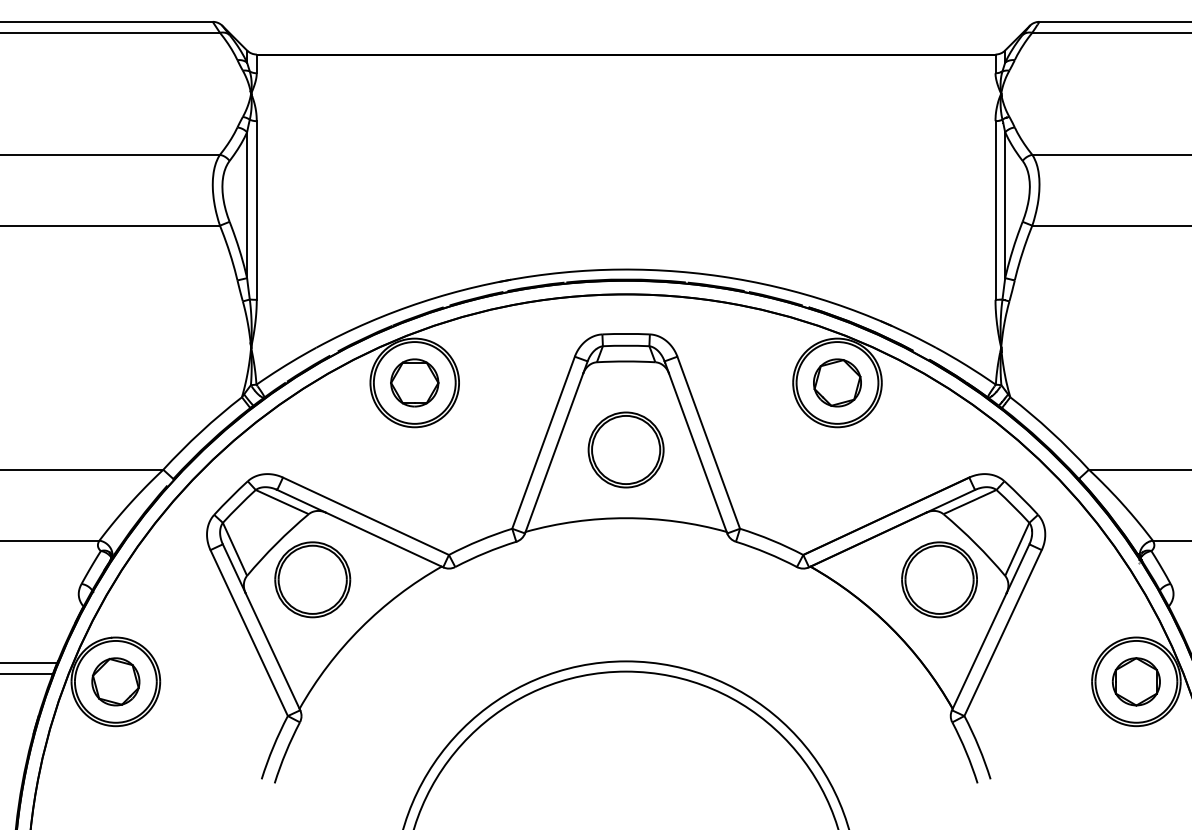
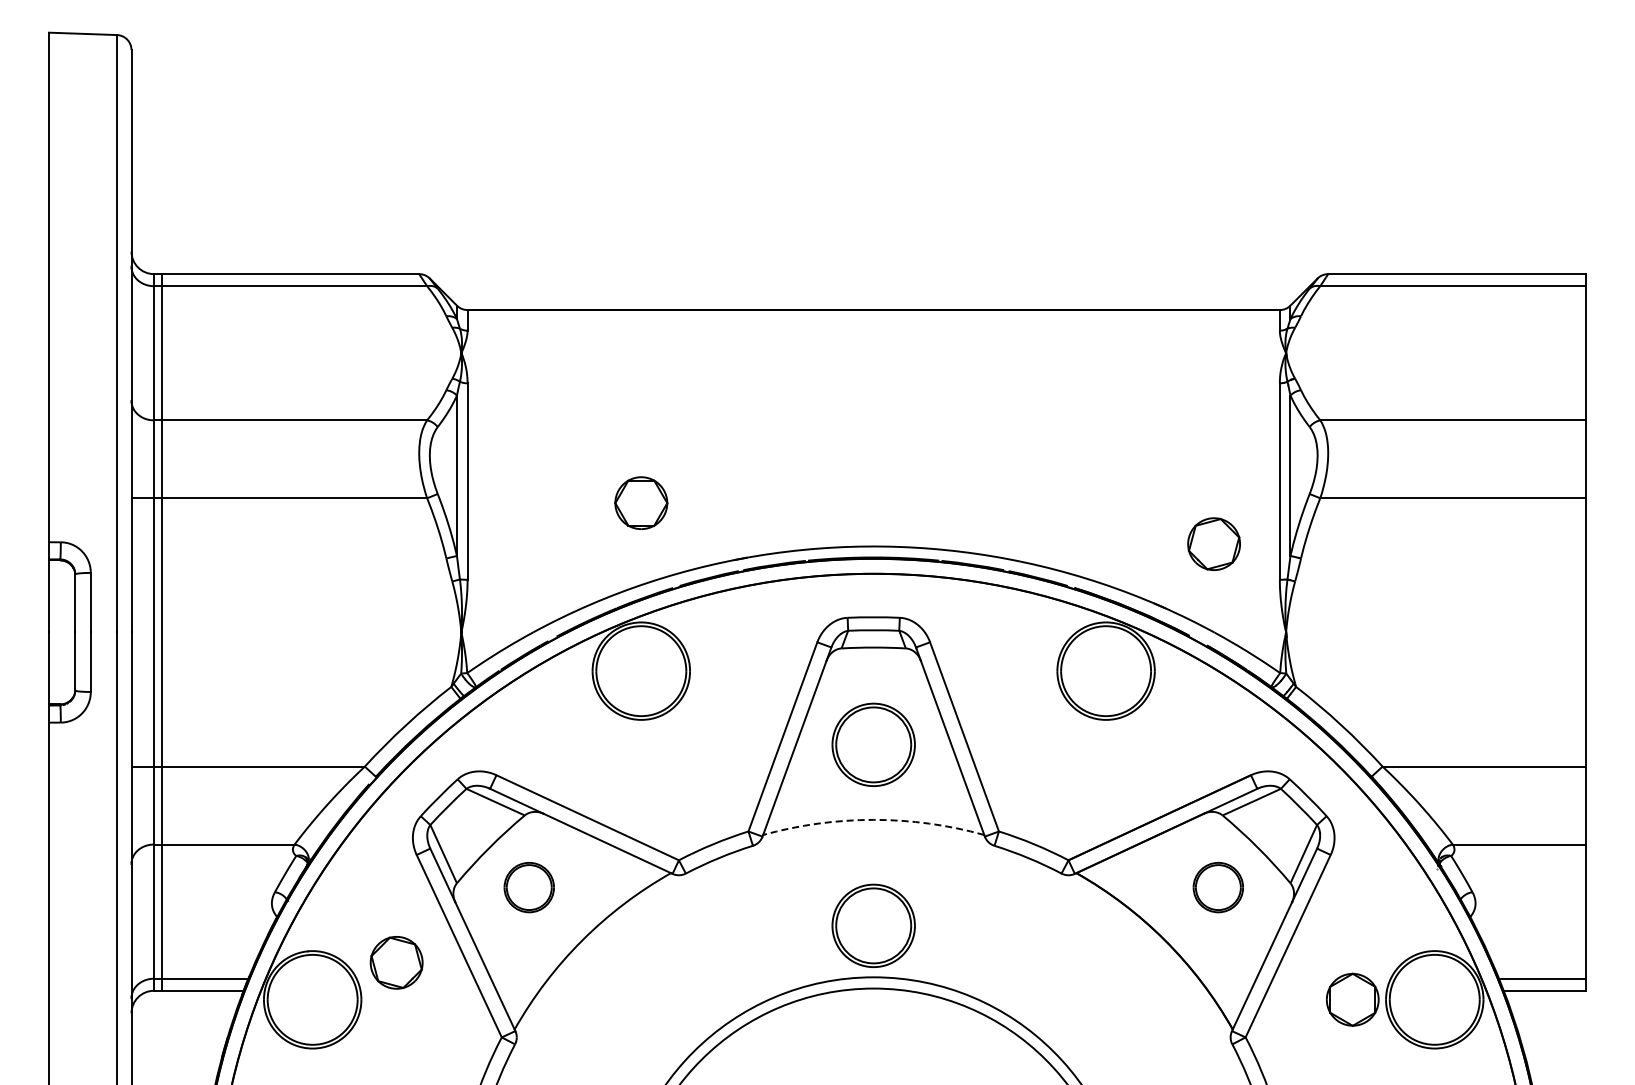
part: (414, 382) -> (641, 502), moved
part: (836, 382) -> (1213, 543), moved
arc: (625, 517) -> (873, 819), solid -> dashed
part: (313, 579) -> (529, 887), size x0.6
part: (939, 579) -> (1218, 887), size x0.6
part: (625, 614) -> (873, 925), added
part: (115, 681) -> (396, 962), moved
part: (1136, 681) -> (1352, 999), moved

